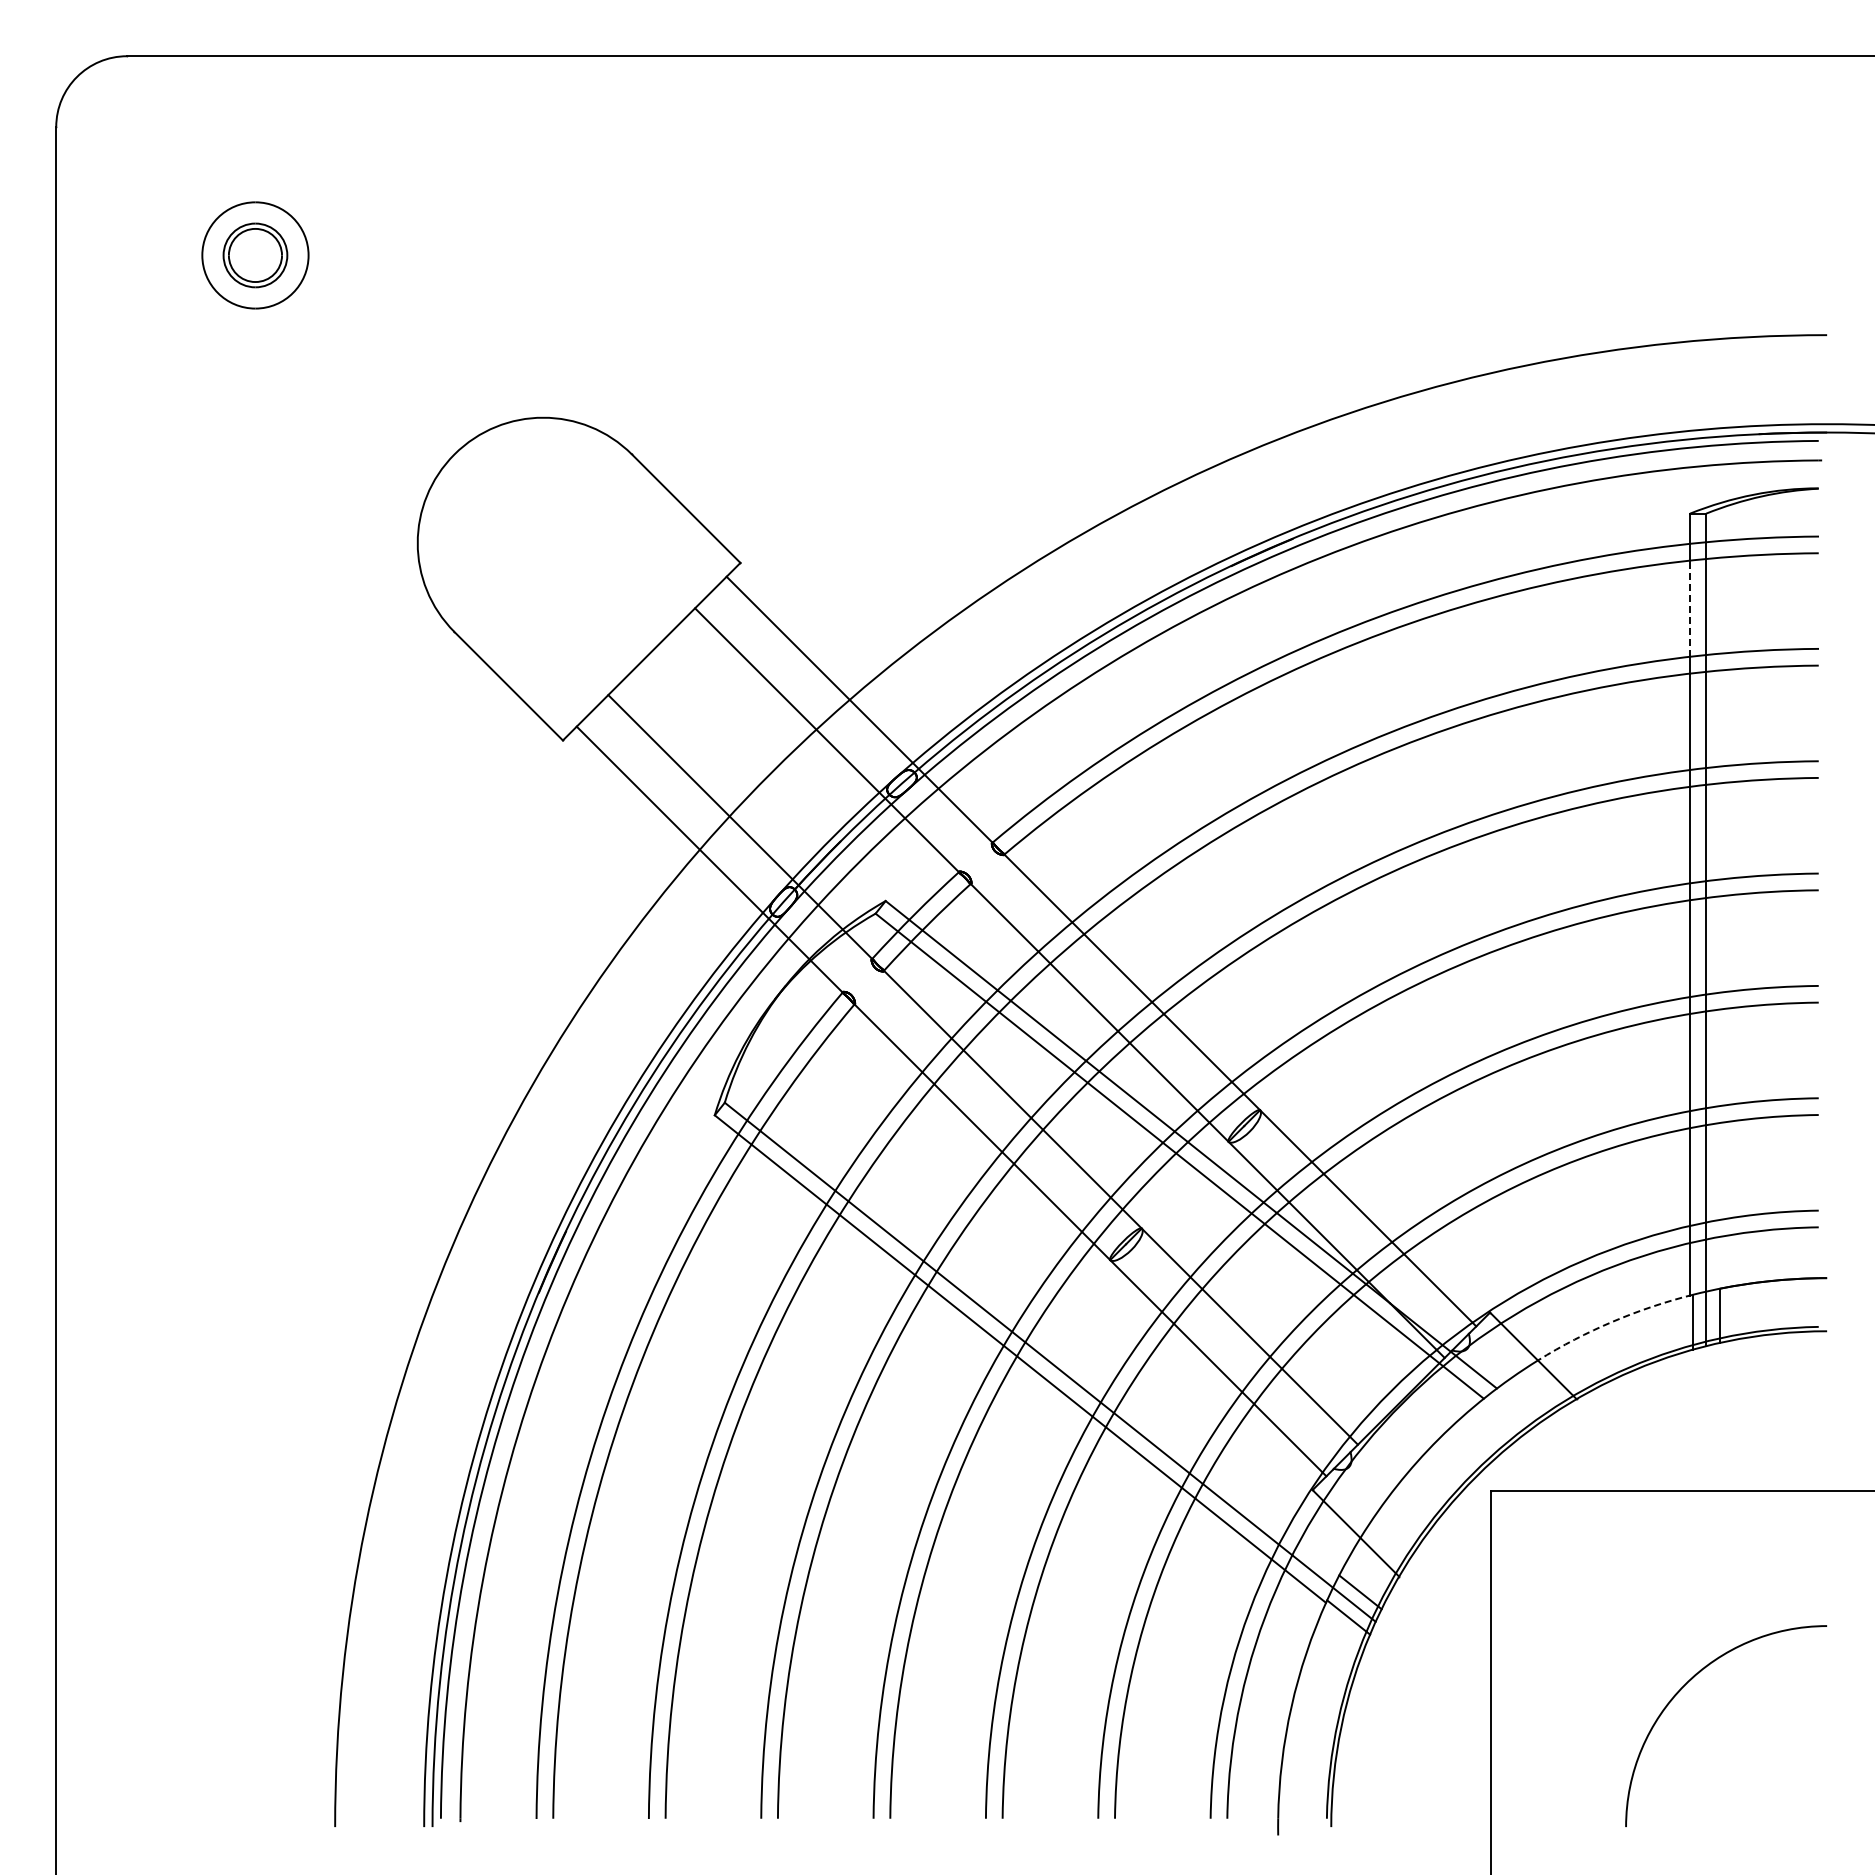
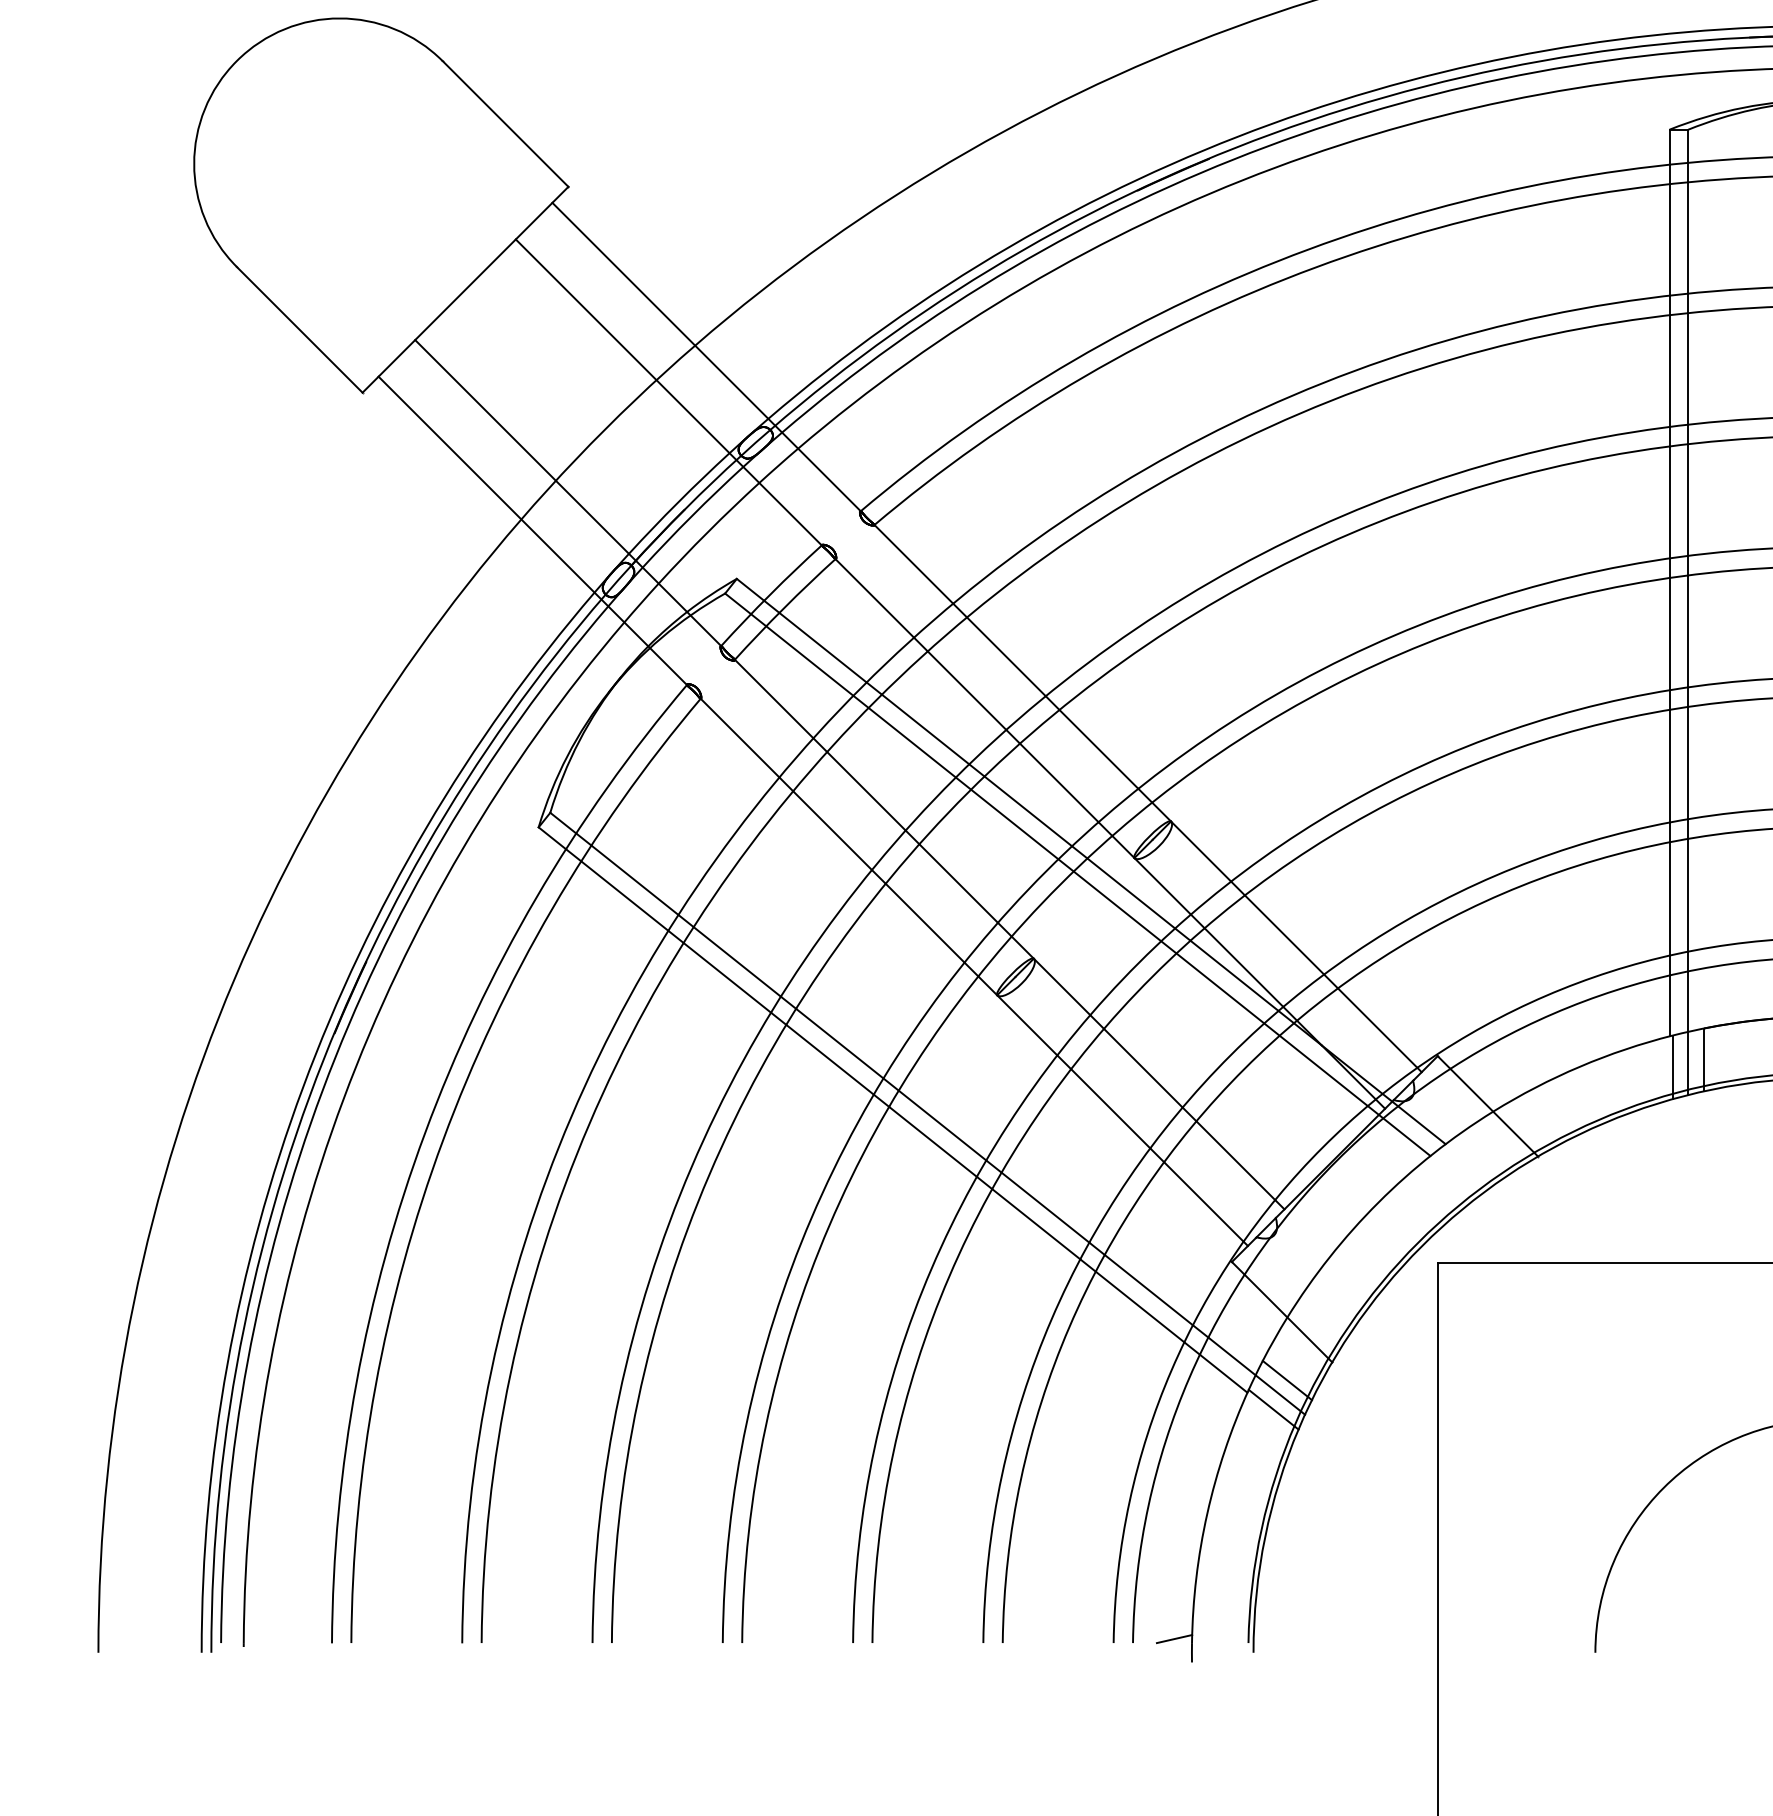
line: (1690, 608) -> (1670, 239), dashed -> solid
arc: (1612, 1321) -> (1579, 1066), dashed -> solid
line: (1262, 1814) -> (1173, 1638), added

